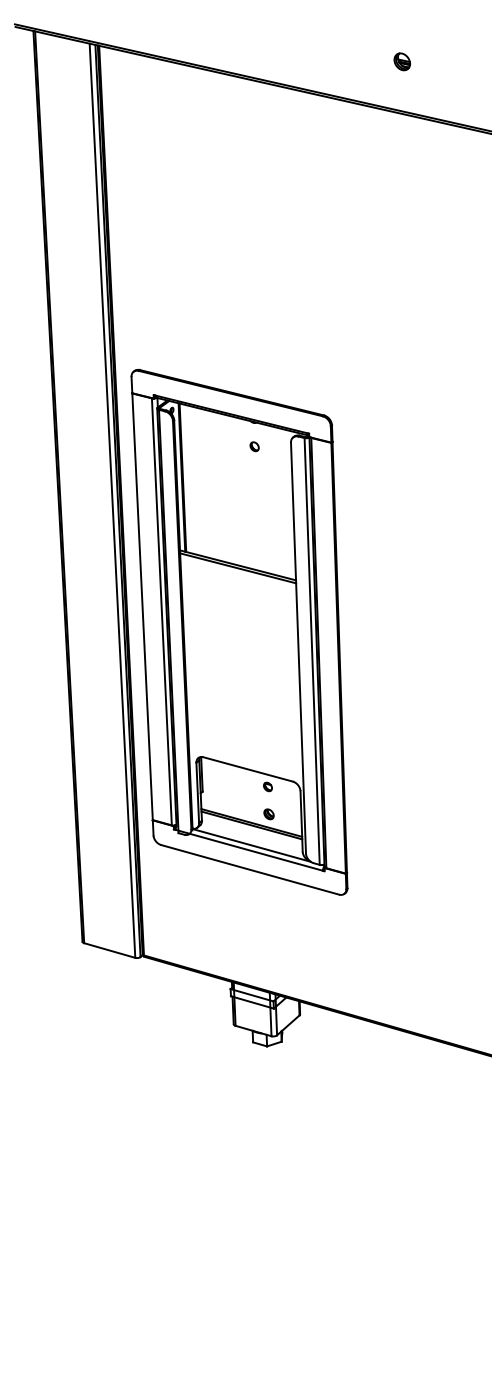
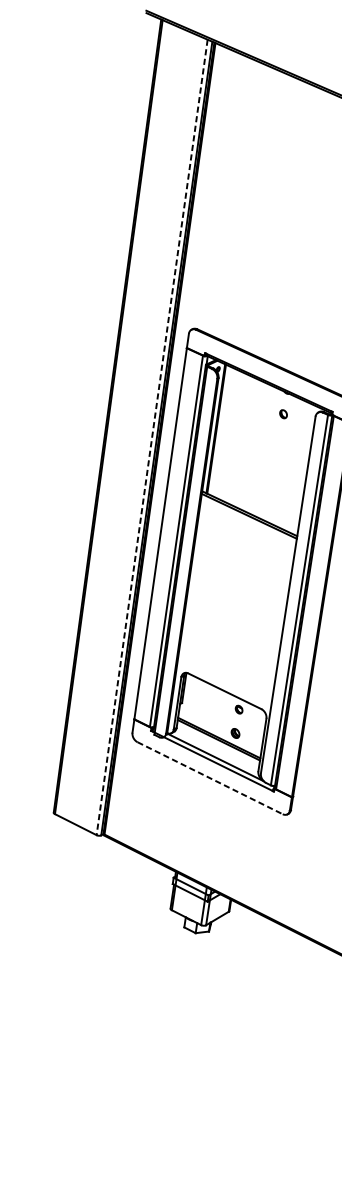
line: (112, 500) -> (152, 437), solid -> dashed
line: (250, 869) -> (210, 777), solid -> dashed

